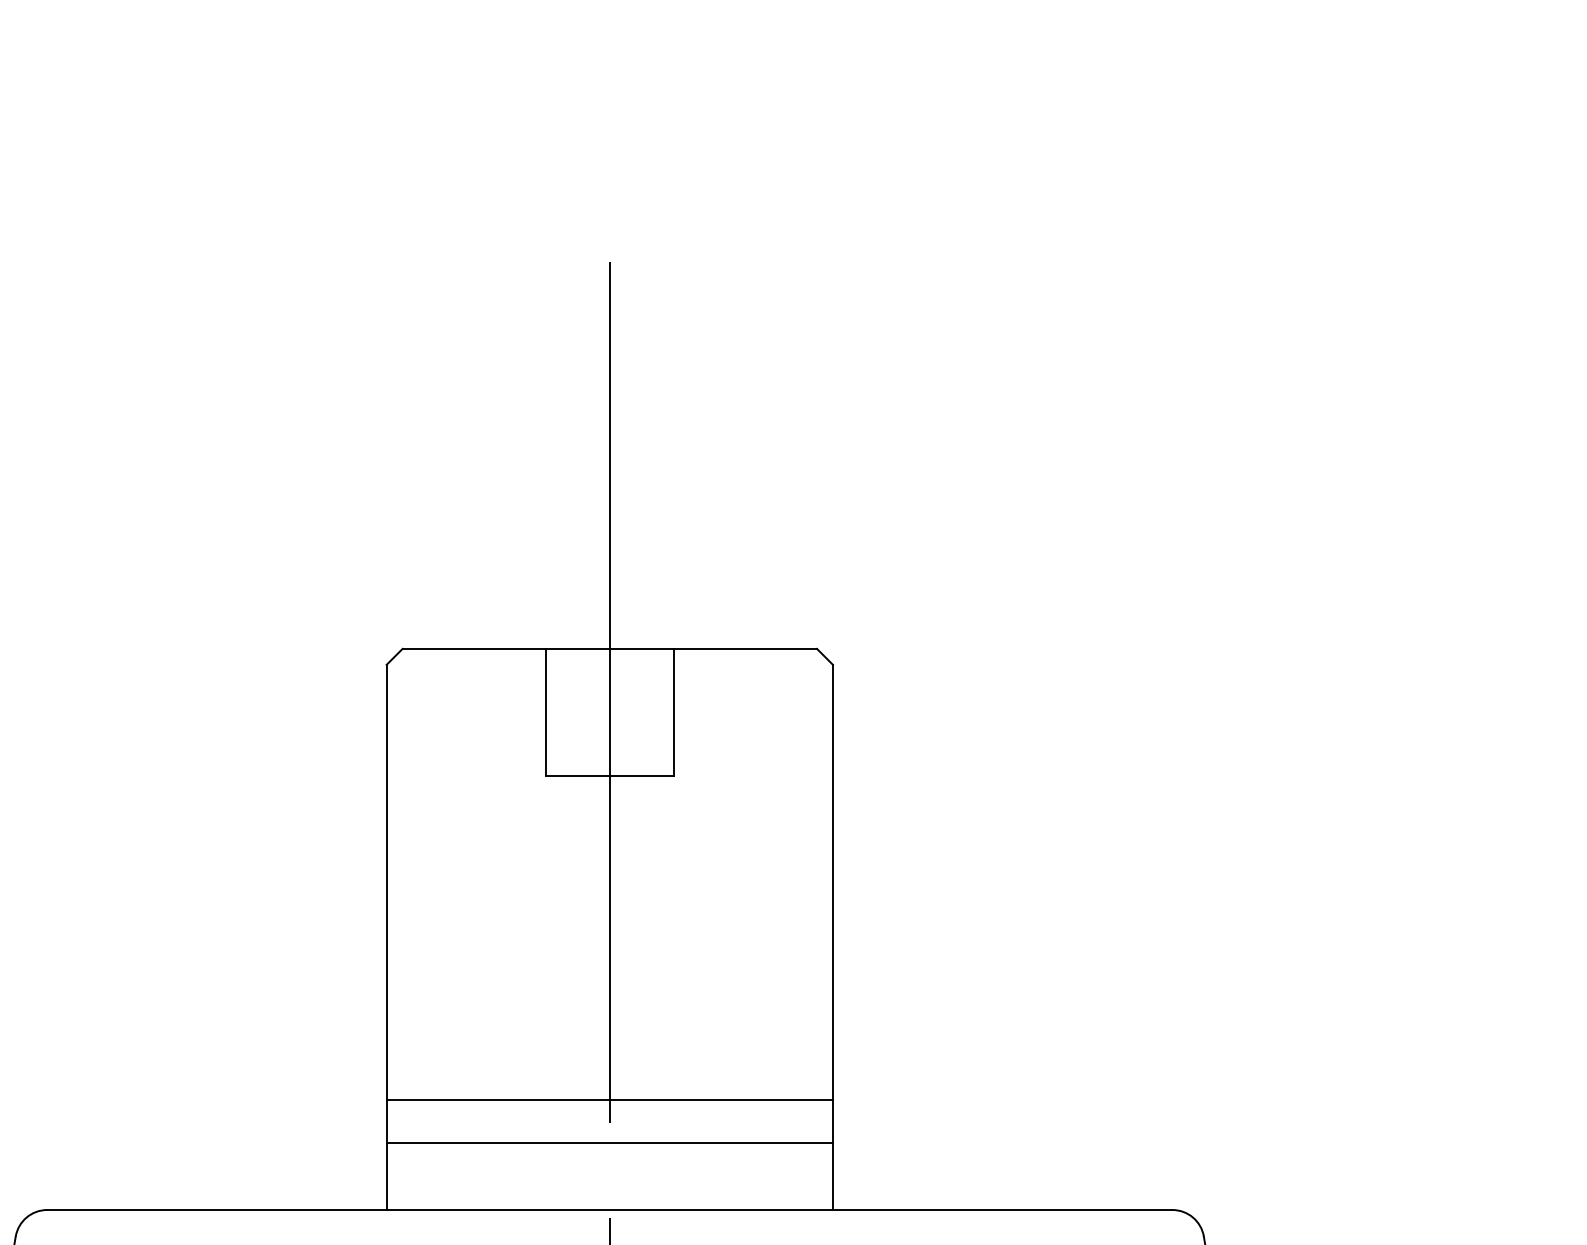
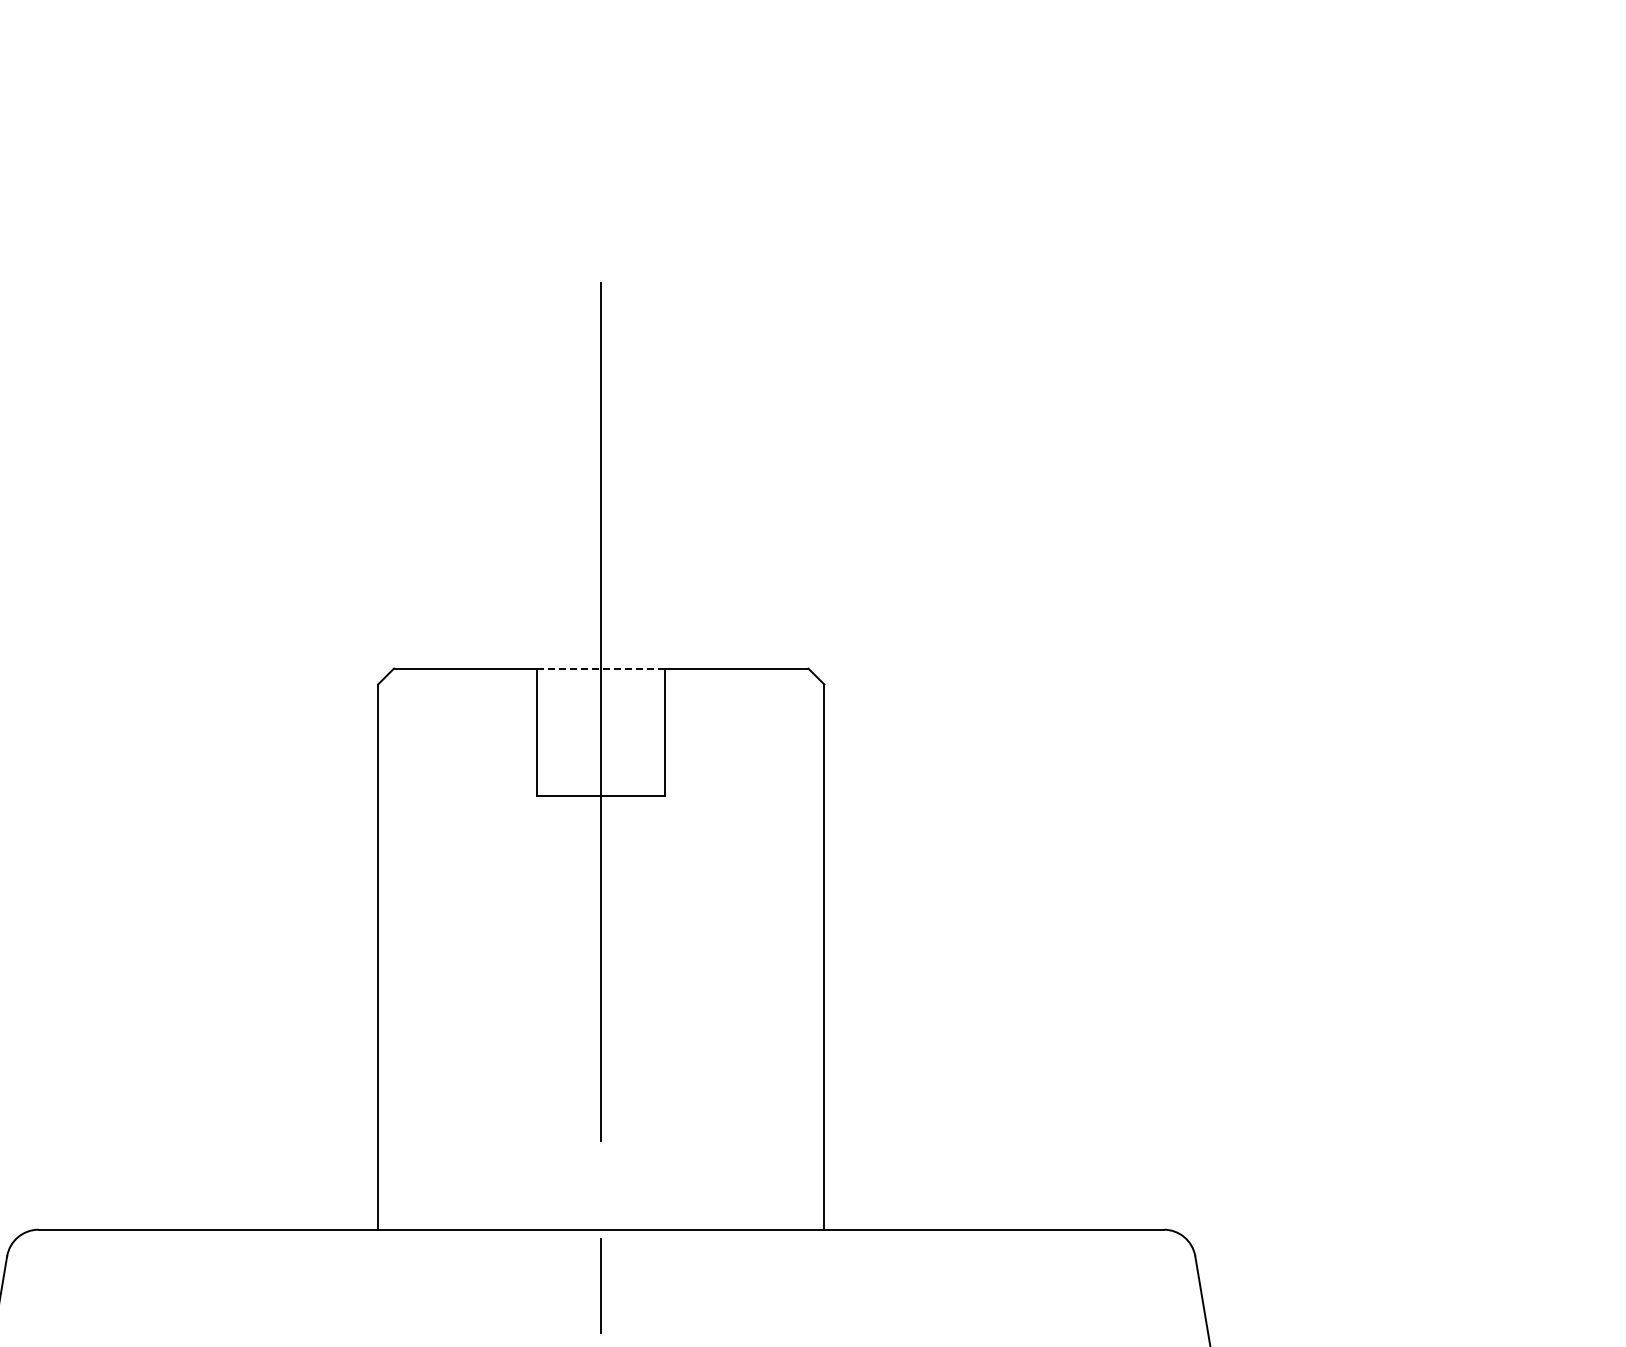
line: (610, 648) -> (601, 668), solid -> dashed
line: (610, 1099) -> (601, 1119), removed
line: (610, 1142) -> (601, 1162), removed

